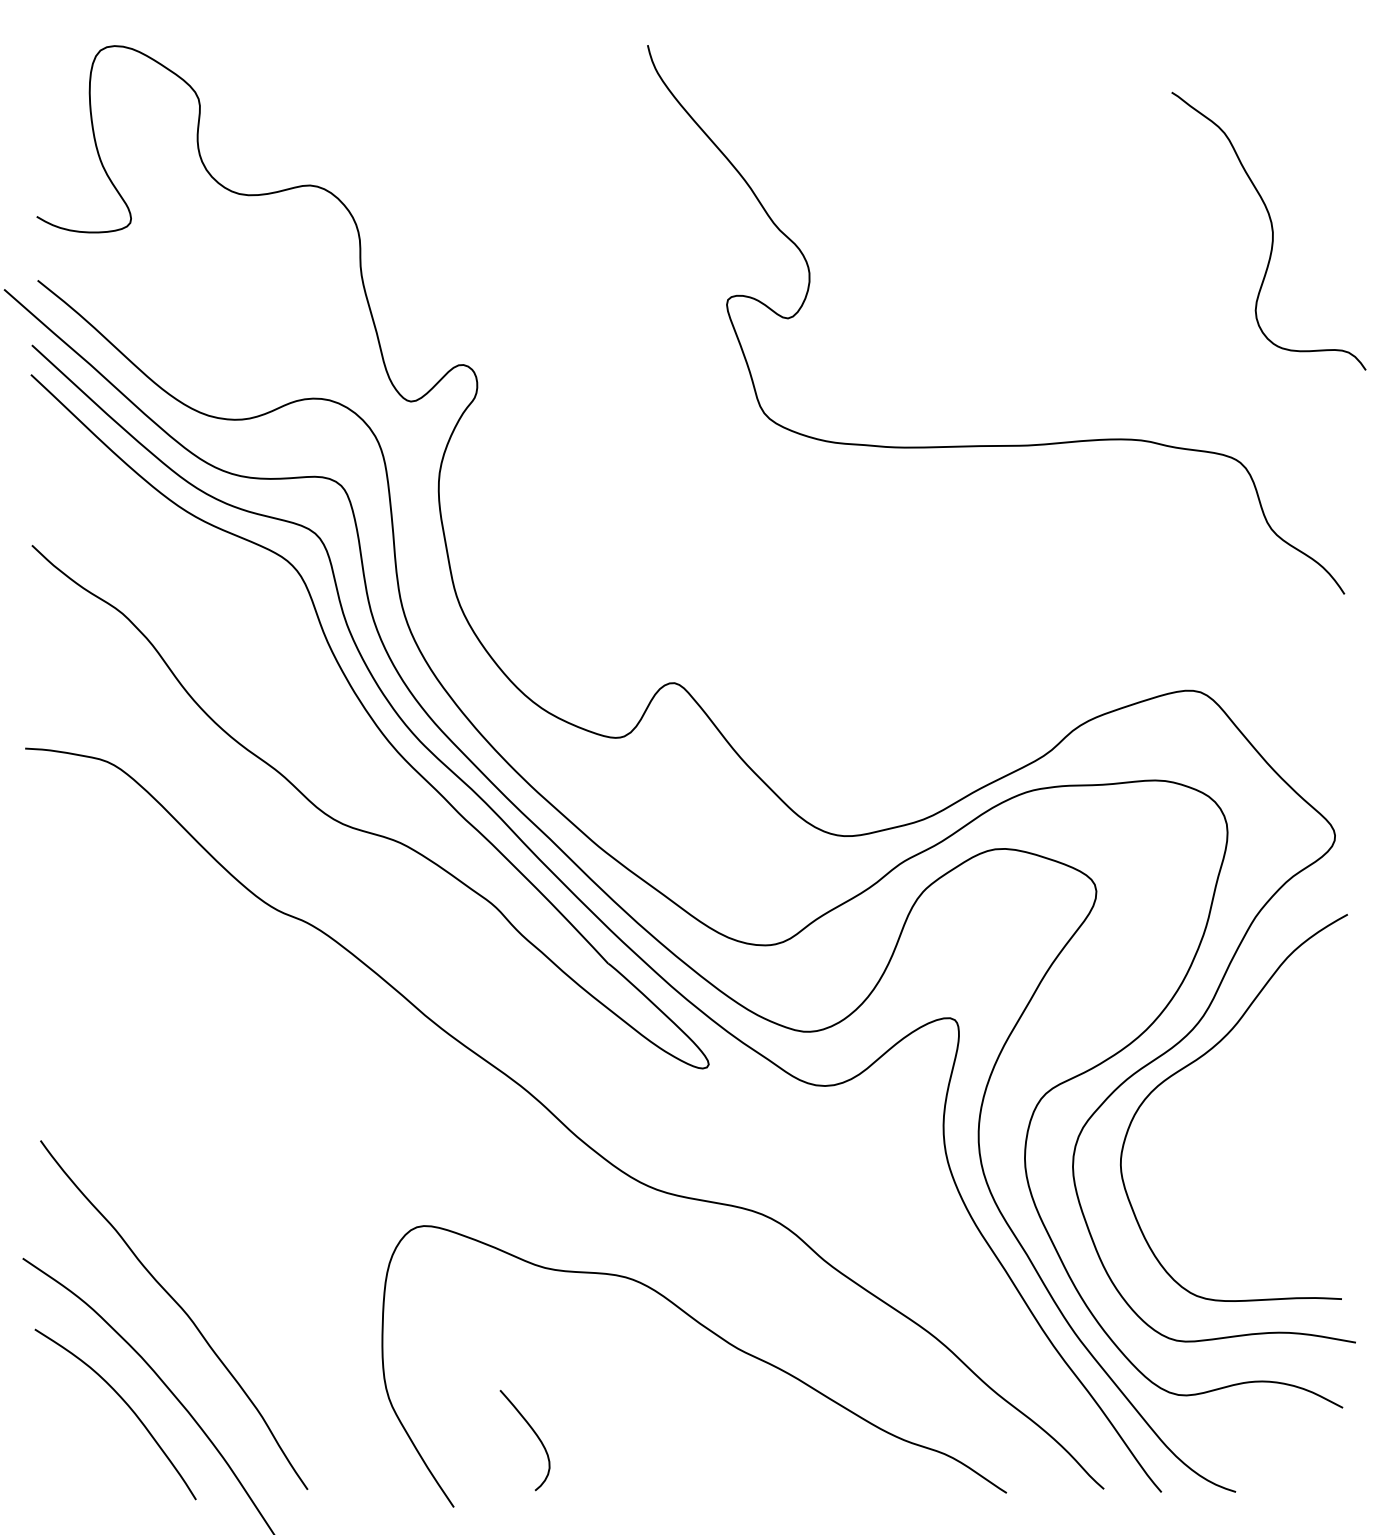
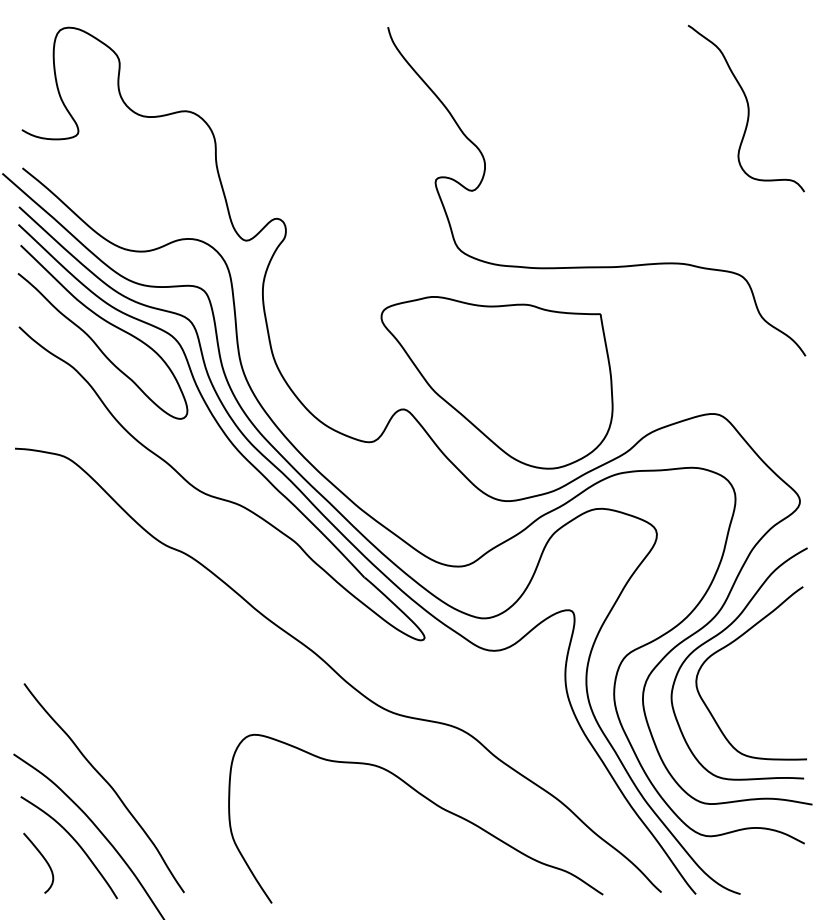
curve: (1270, 231) -> (747, 108), moved
curve: (177, 538) -> (106, 322), added
part: (828, 638) -> (496, 382), added
curve: (1222, 1073) -> (732, 643), added
curve: (534, 1435) -> (44, 860), moved

